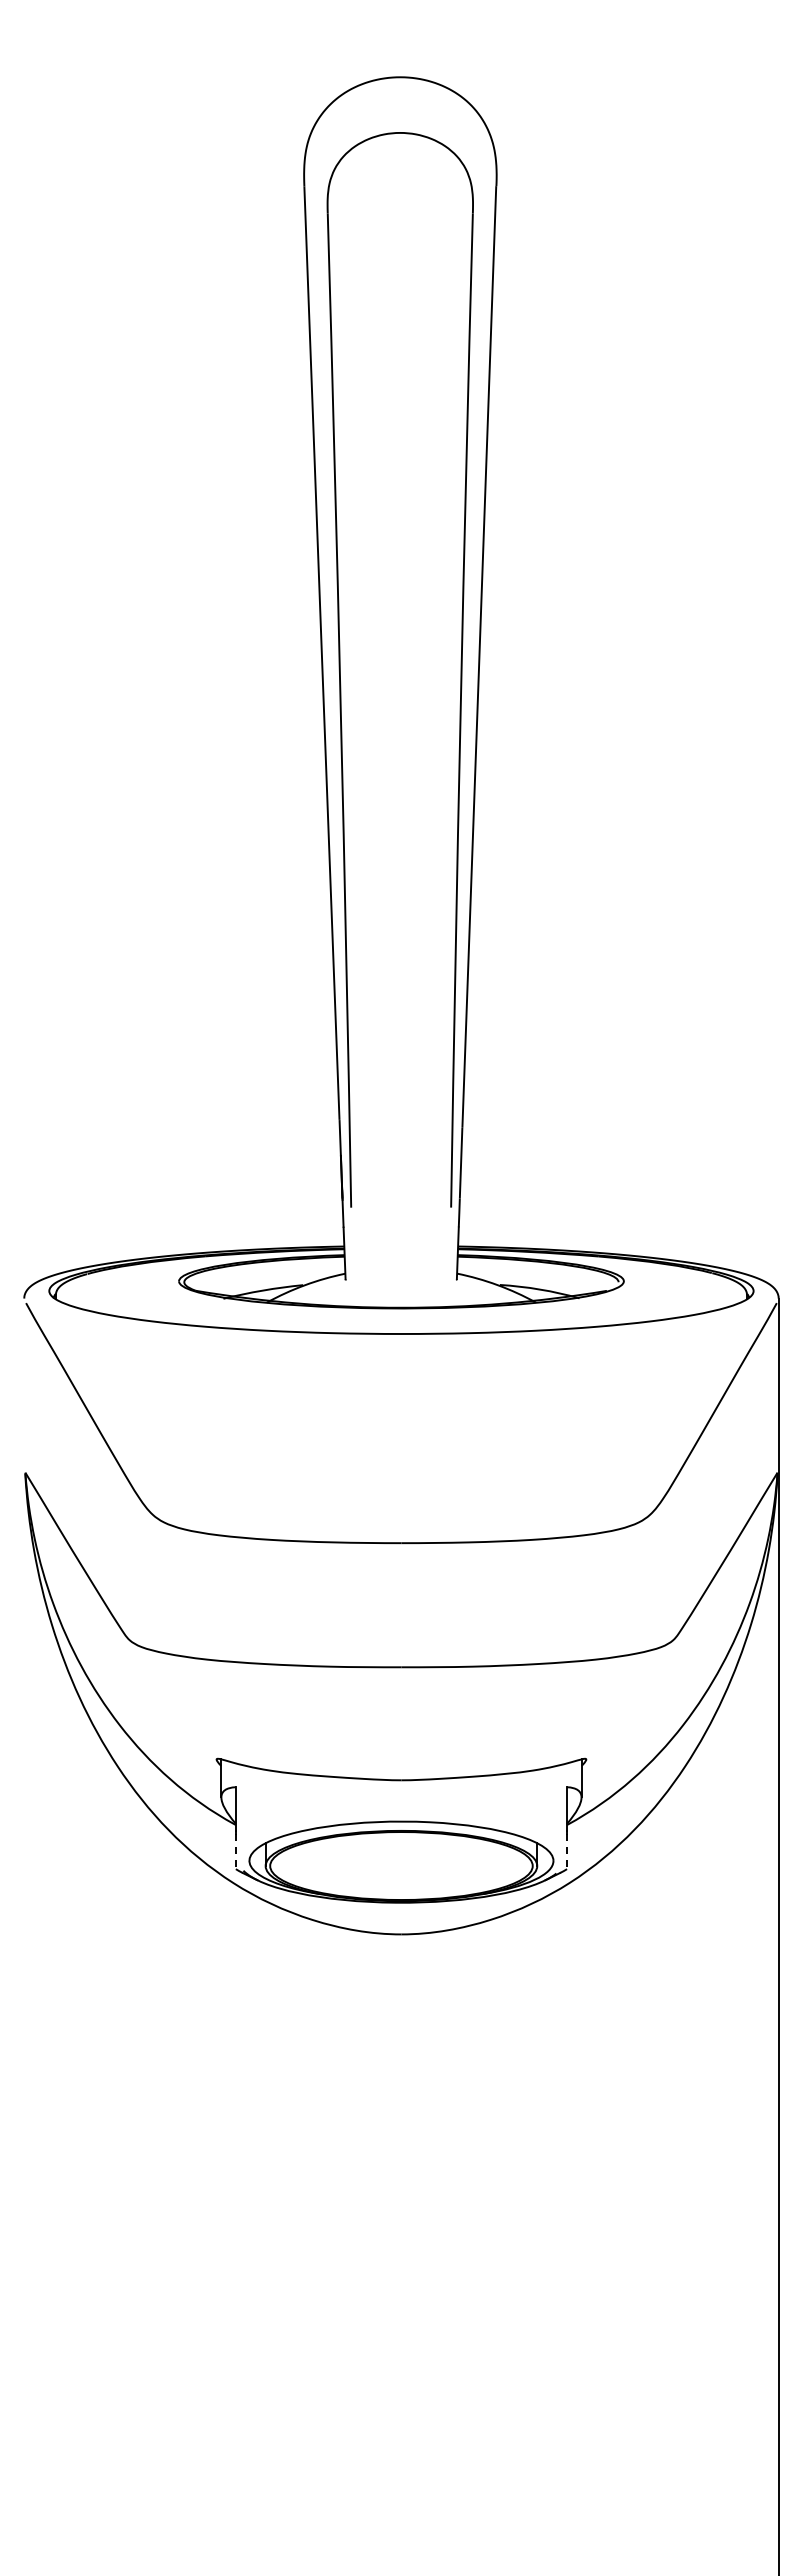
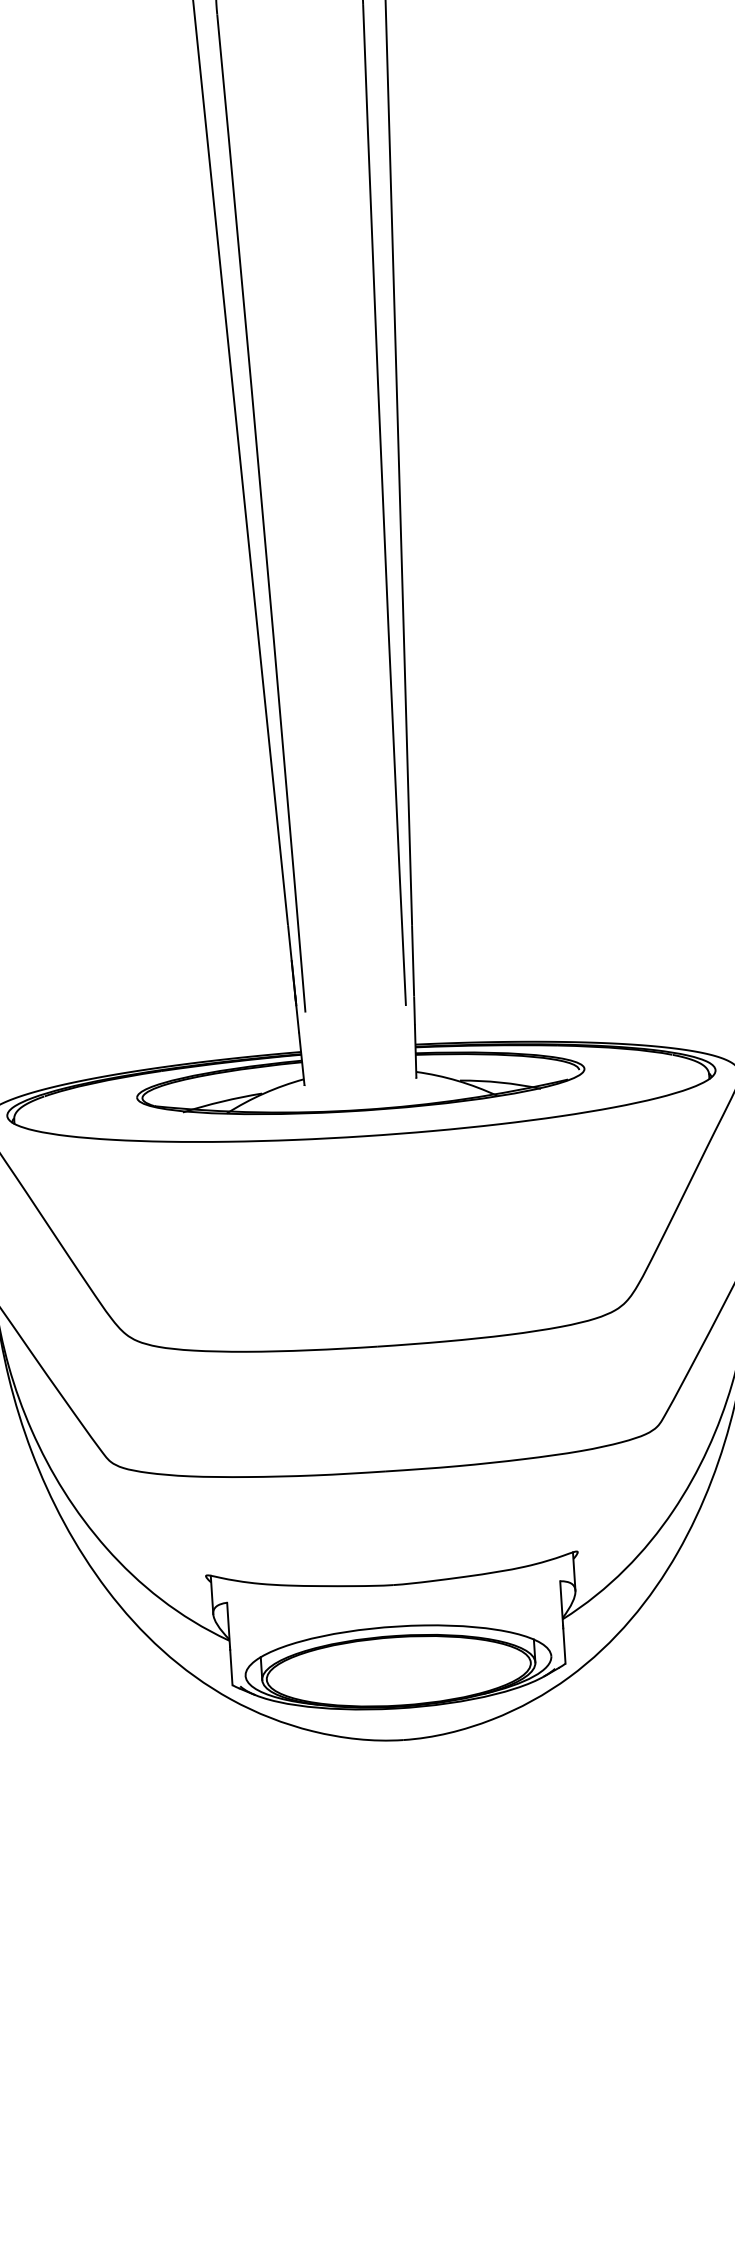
line: (235, 1851) -> (230, 1667), dashed -> solid
line: (567, 1851) -> (564, 1645), dashed -> solid

